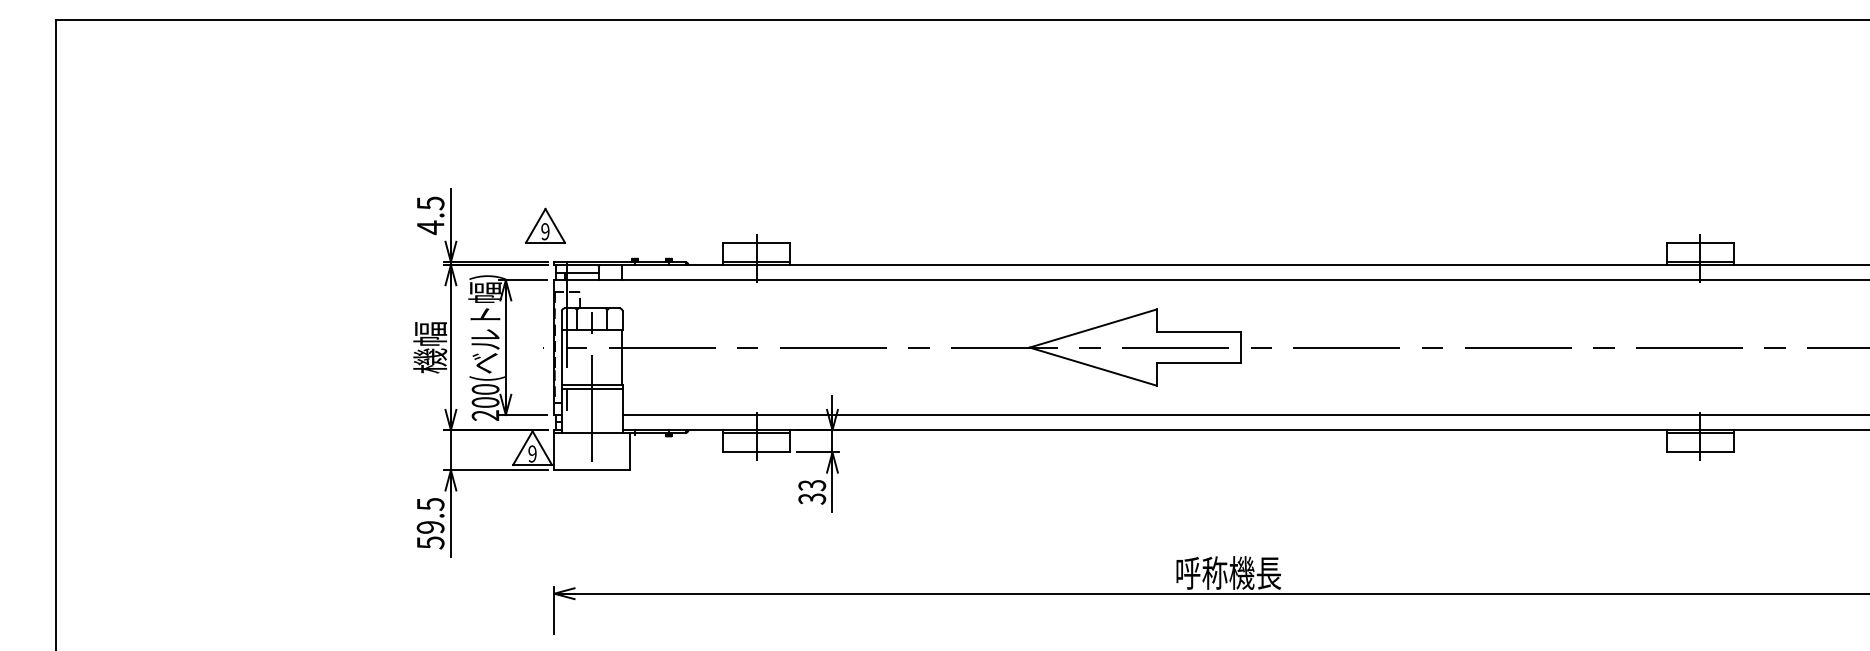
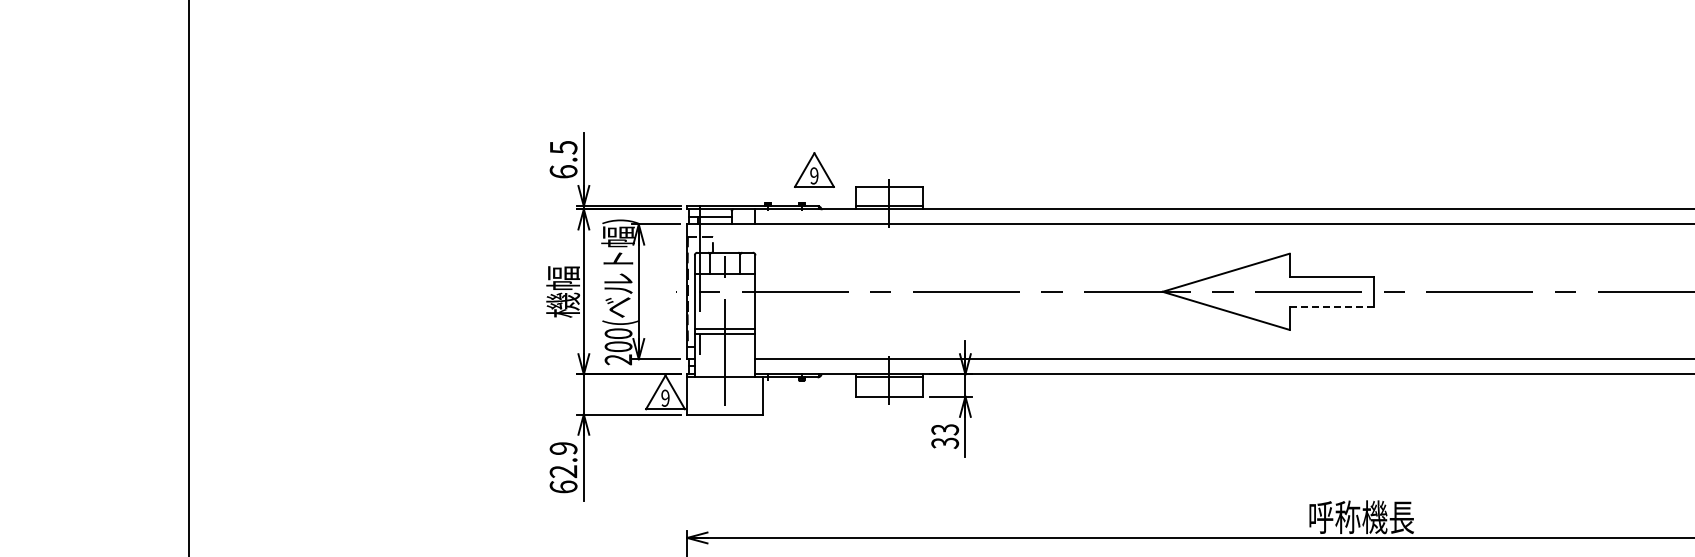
part: (545, 225) -> (814, 169), moved
text: (430, 227) -> (563, 171), 4.5 -> 6.5
line: (1198, 362) -> (1331, 306), solid -> dashed
text: (430, 523) -> (563, 467), 59.5 -> 62.9

